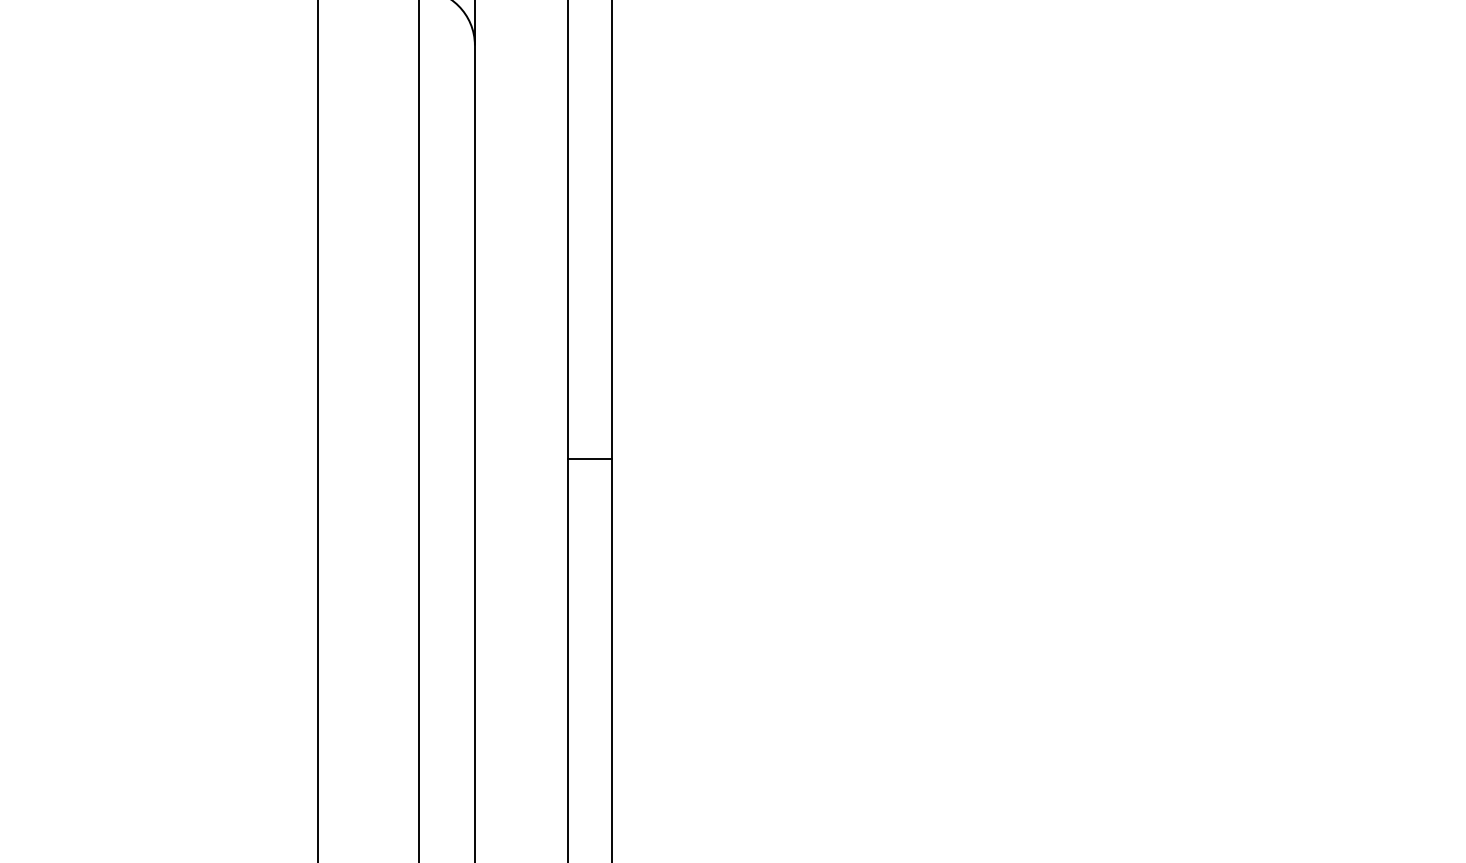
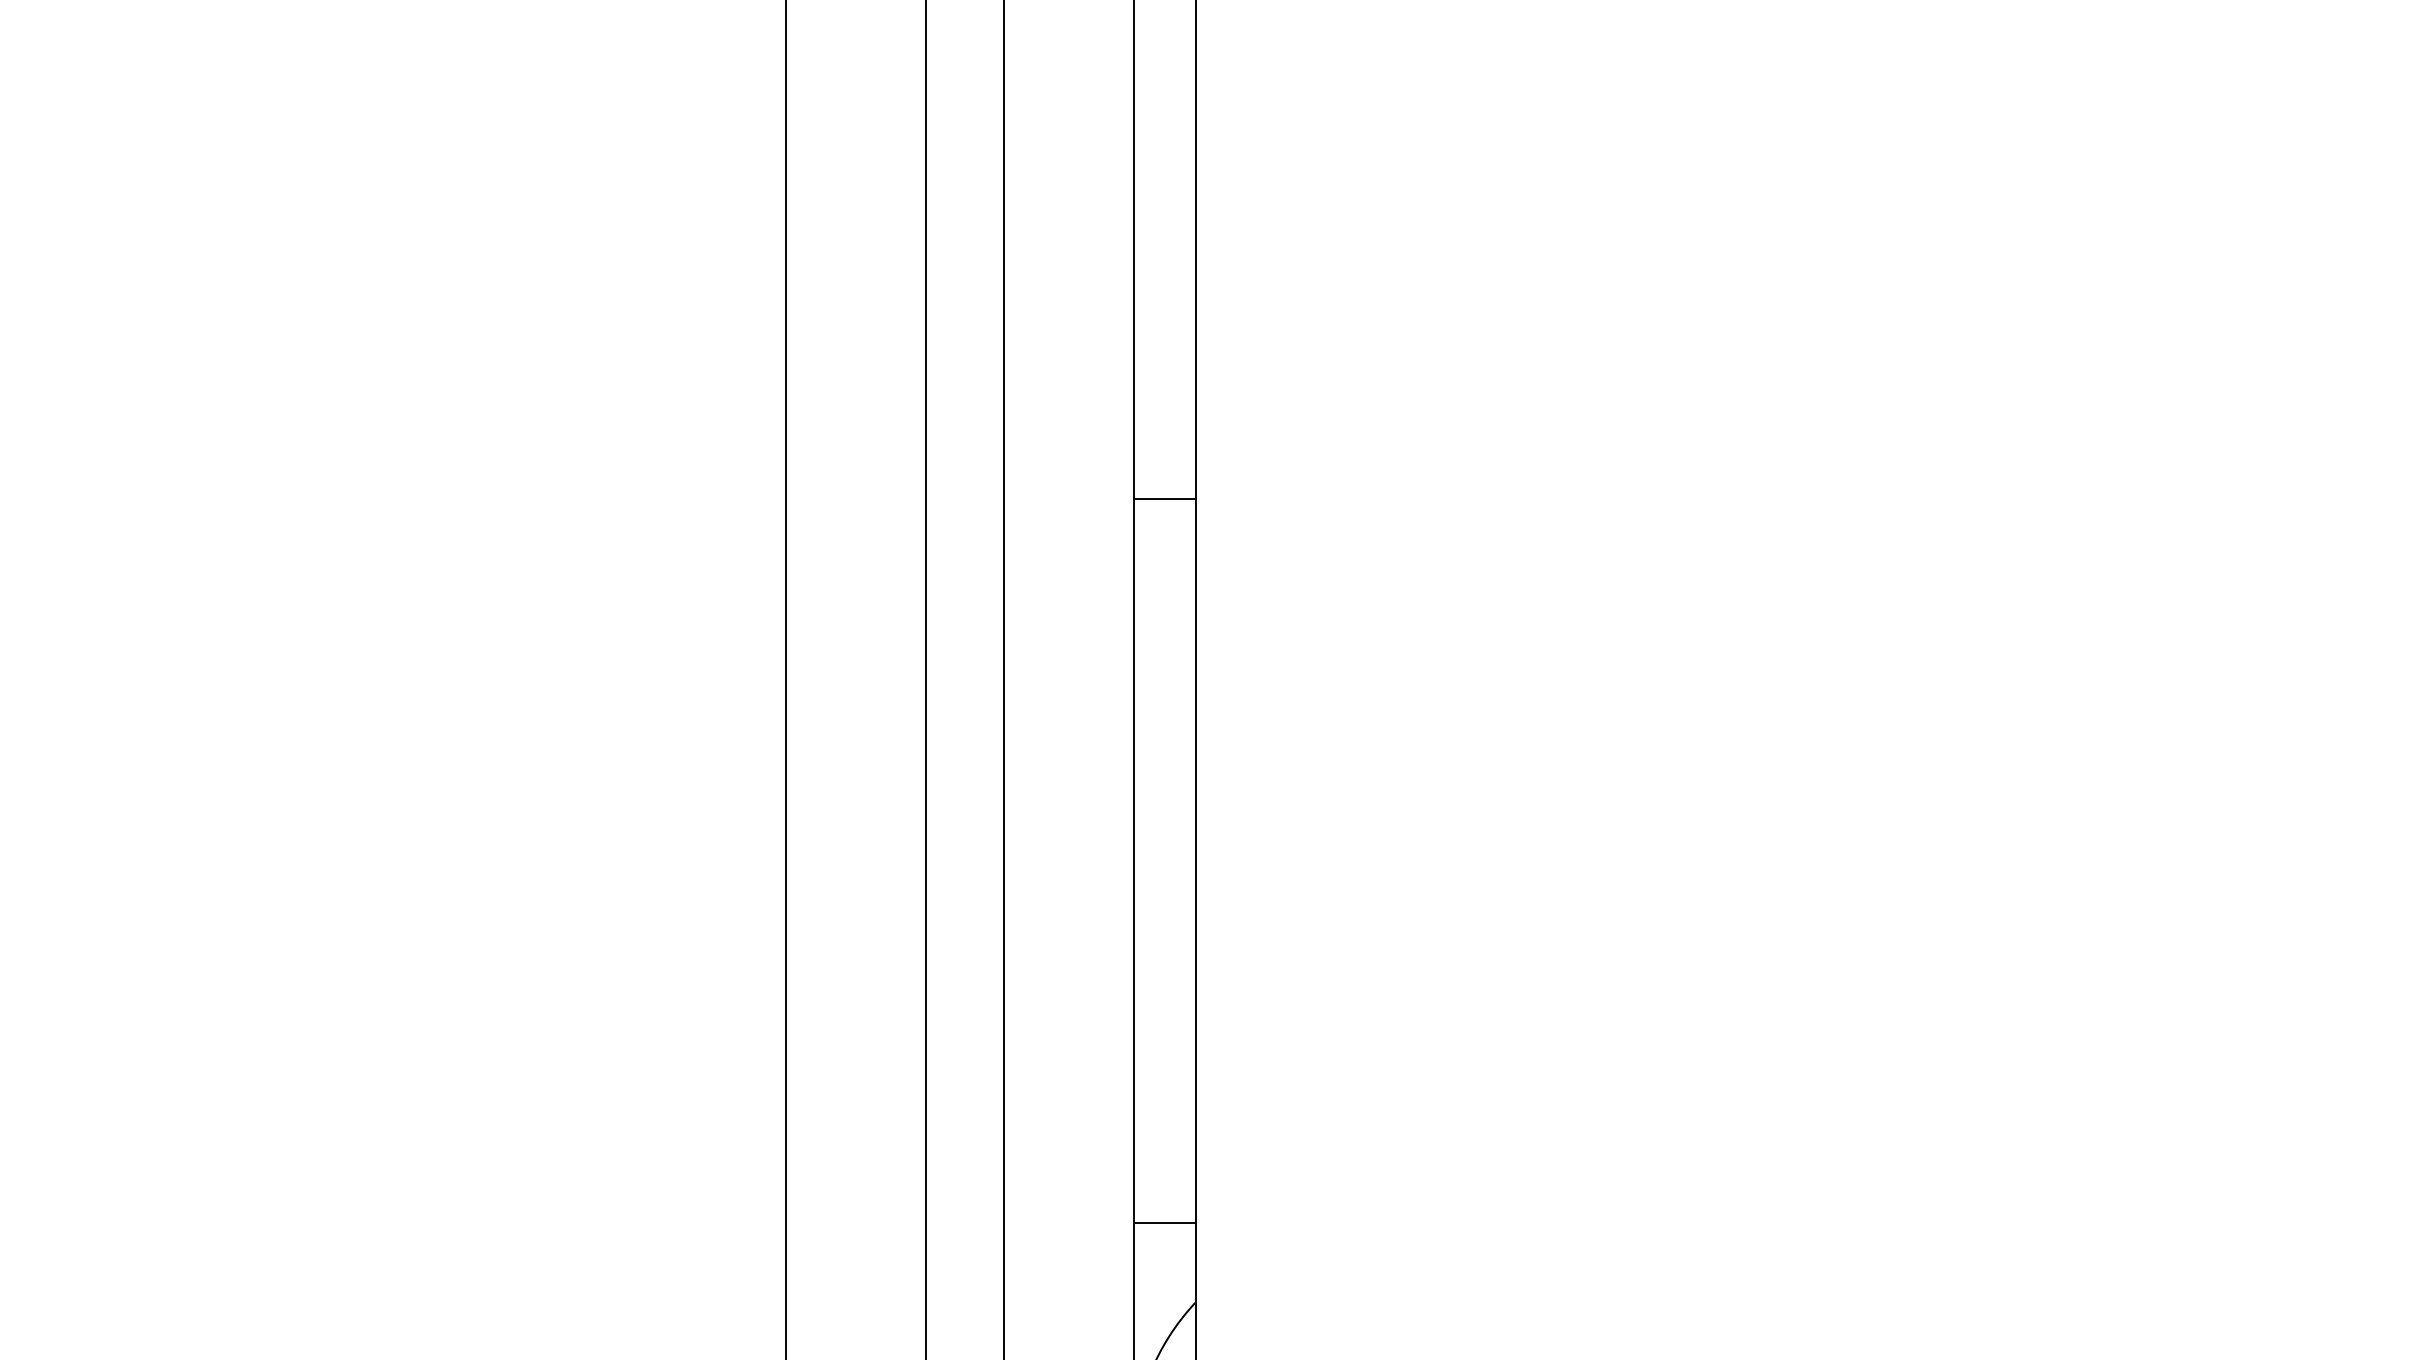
line: (590, 458) -> (1164, 498), moved

